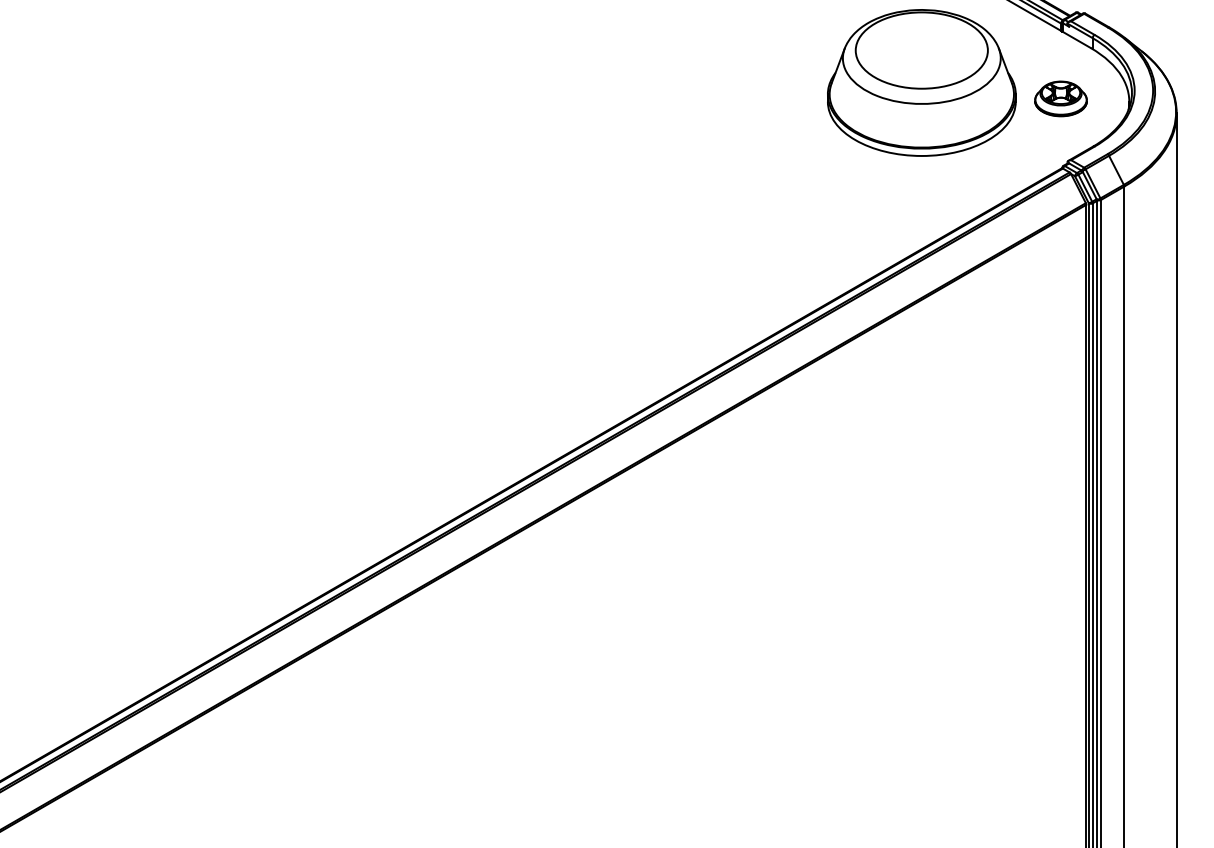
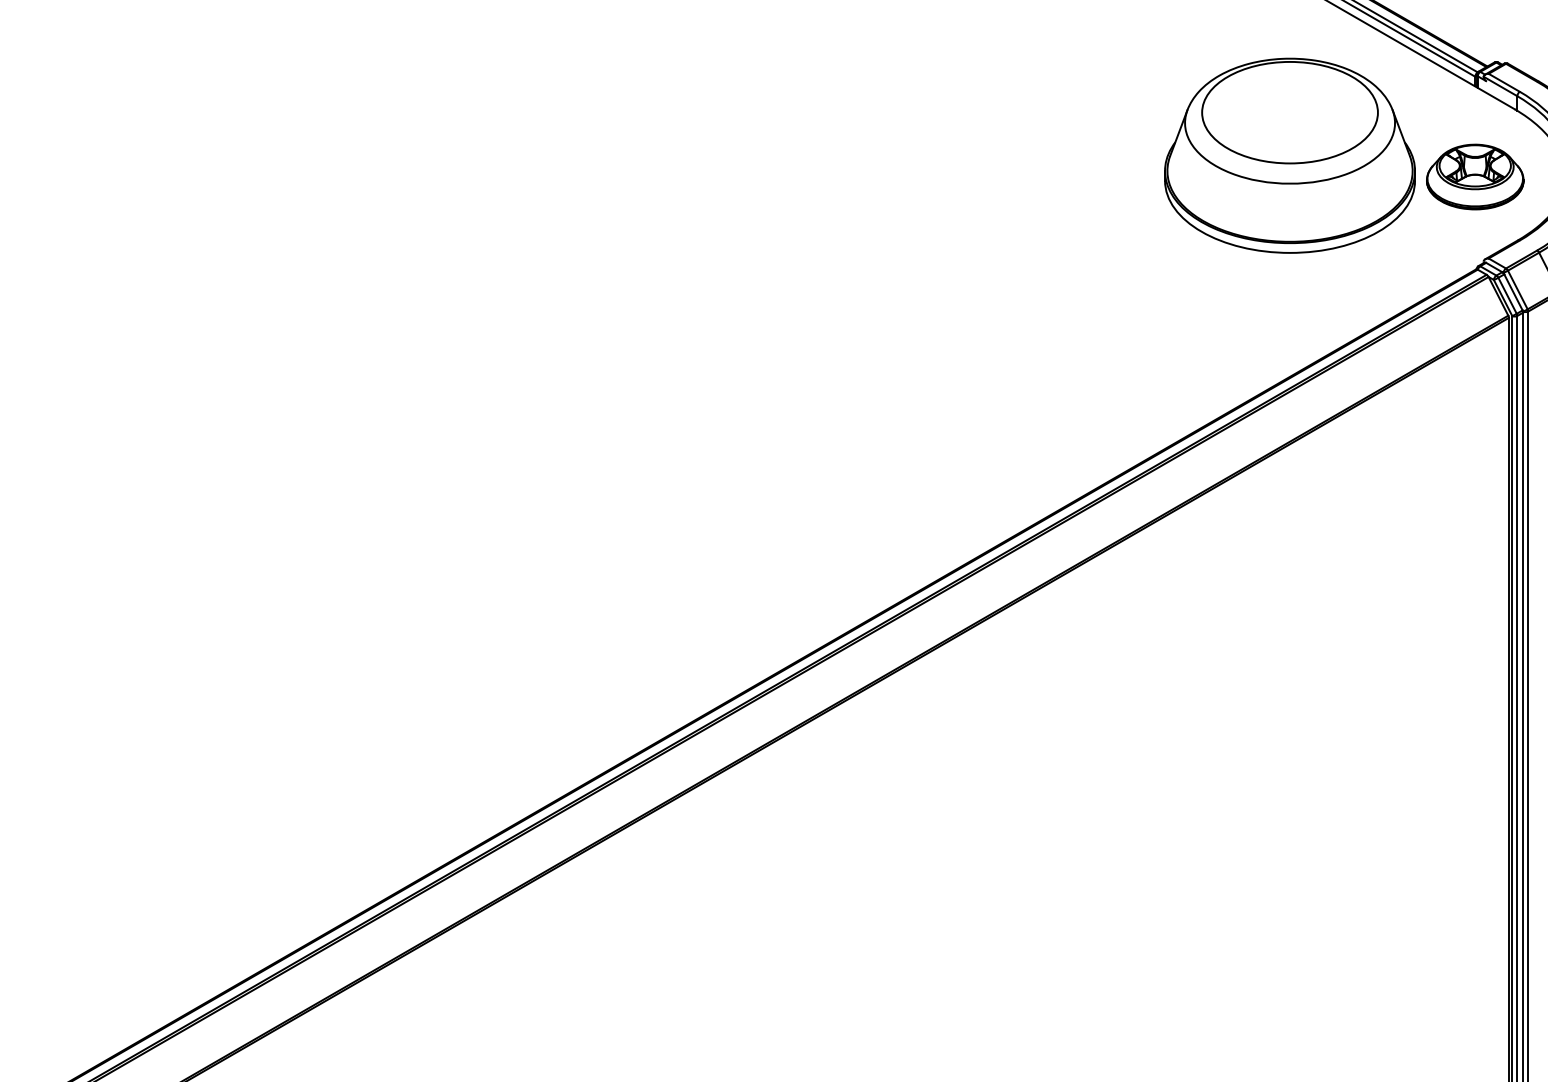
part: (1060, 98) -> (1474, 176), size x1.4

